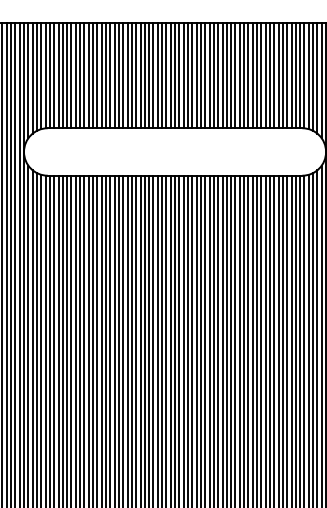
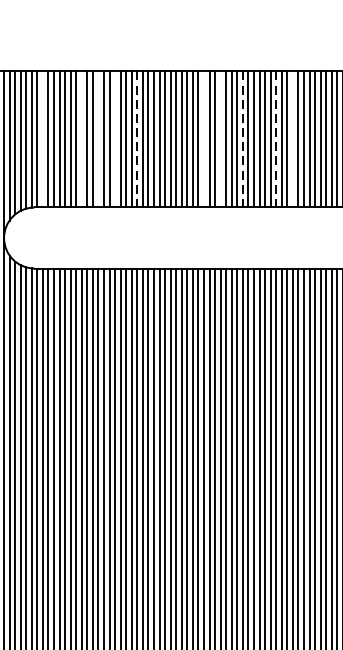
line: (54, 75) -> (43, 139), removed
line: (84, 75) -> (81, 139), removed
line: (97, 75) -> (98, 139), removed
line: (110, 75) -> (115, 139), removed
line: (127, 75) -> (137, 139), solid -> dashed
line: (179, 75) -> (204, 139), removed
line: (192, 75) -> (220, 139), removed
line: (209, 75) -> (242, 139), solid -> dashed
line: (235, 75) -> (276, 139), solid -> dashed
line: (248, 75) -> (292, 139), removed

